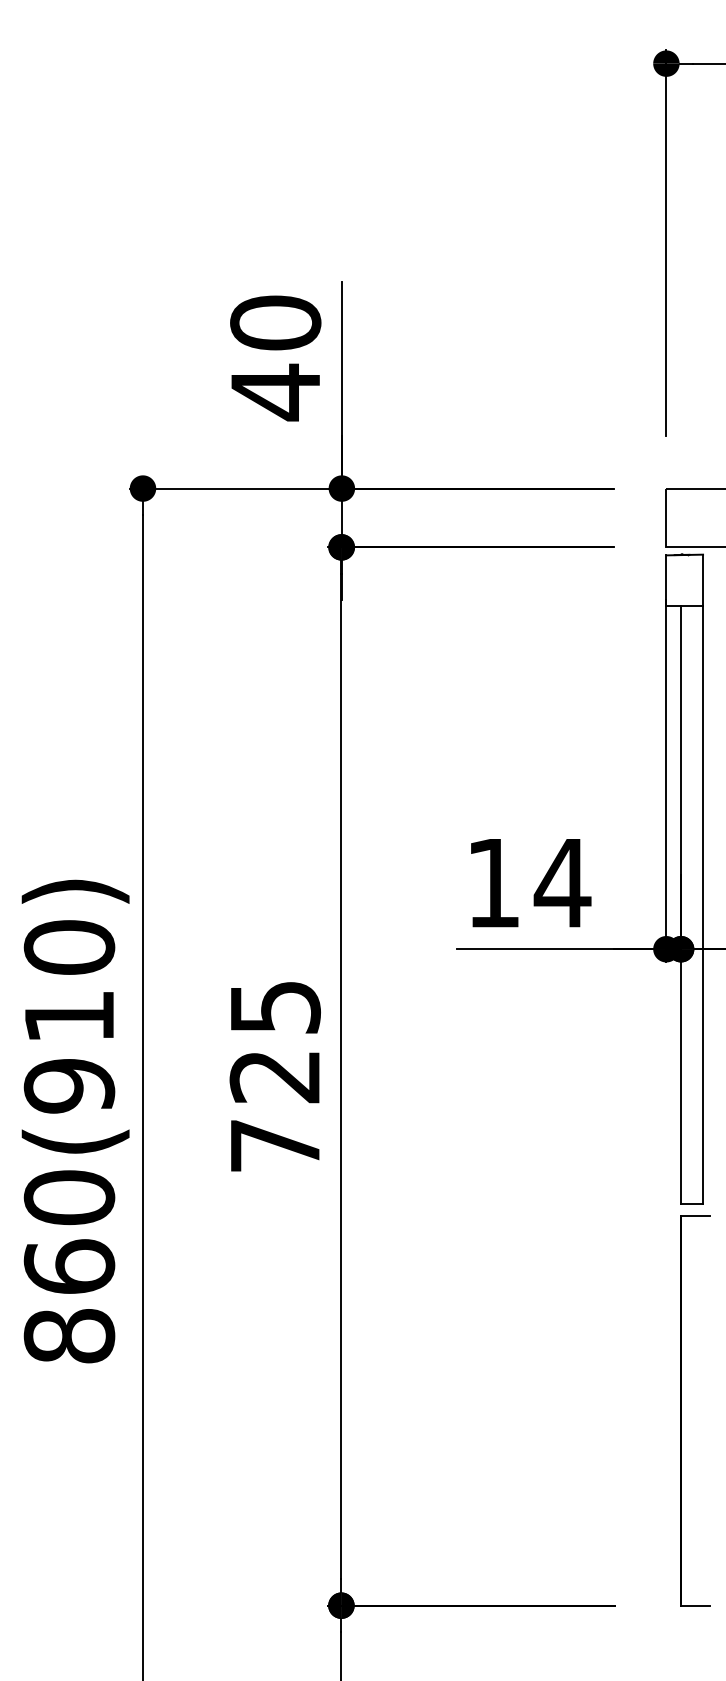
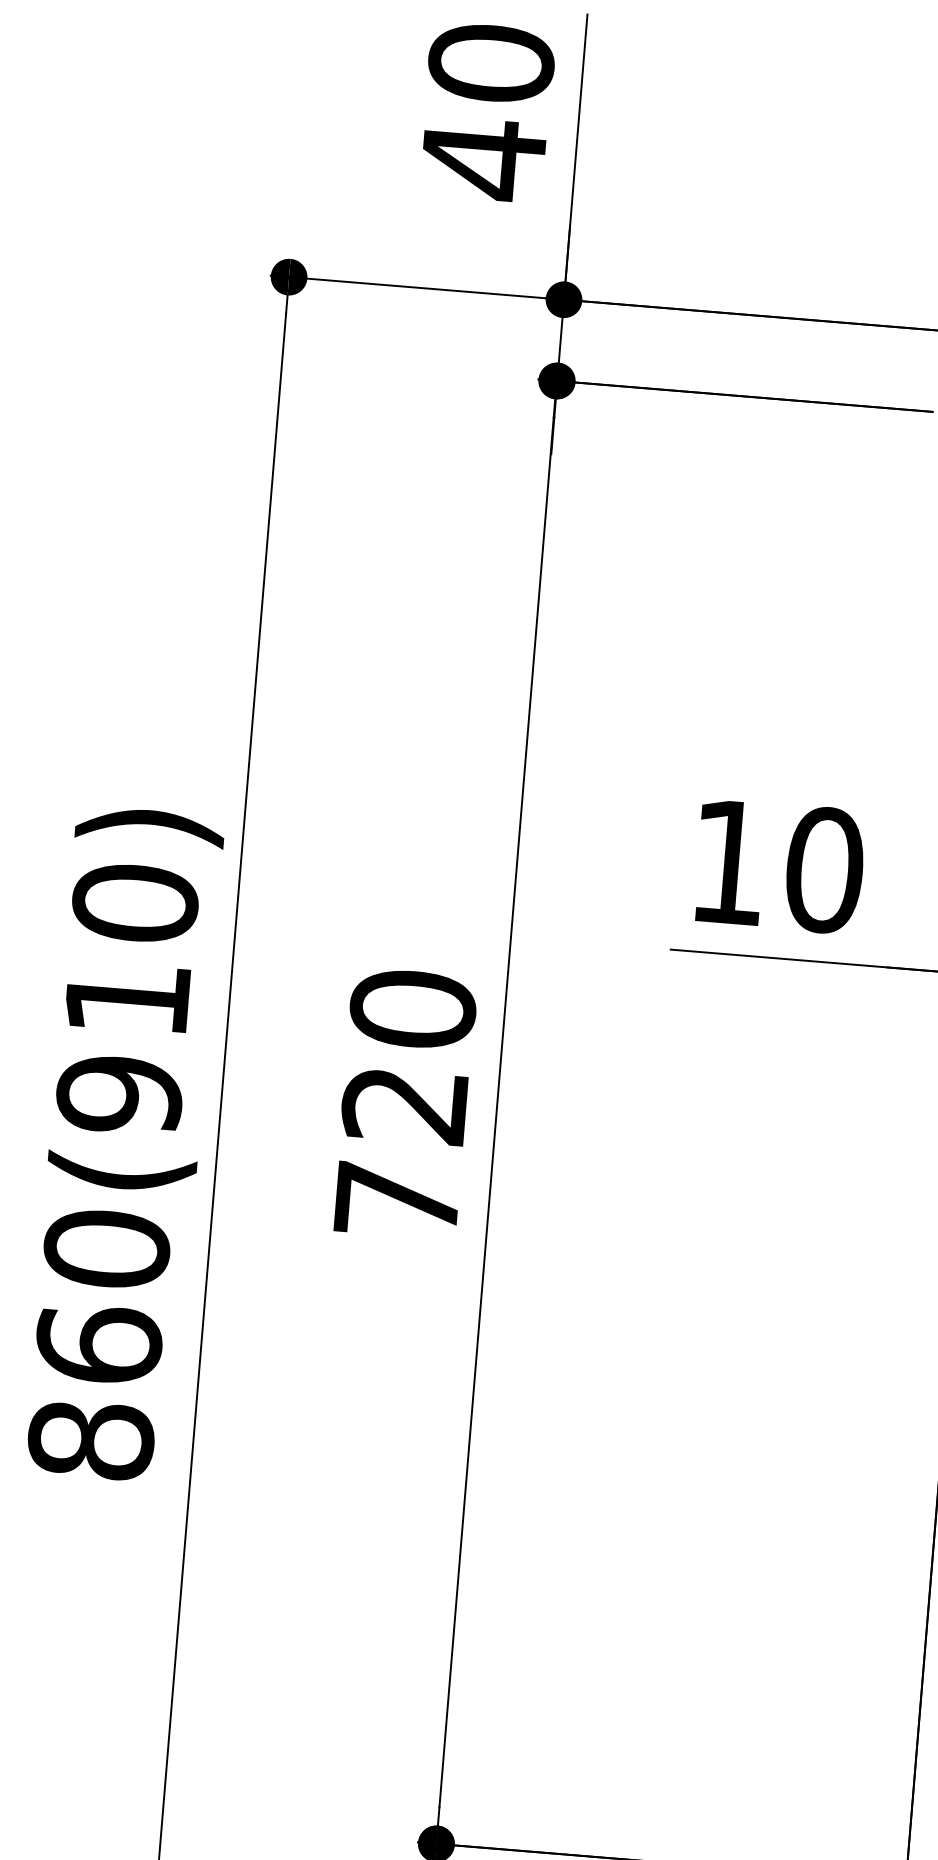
text: (562, 882) -> (824, 869), 14 -> 10
text: (274, 1006) -> (412, 1008), 725 -> 720

